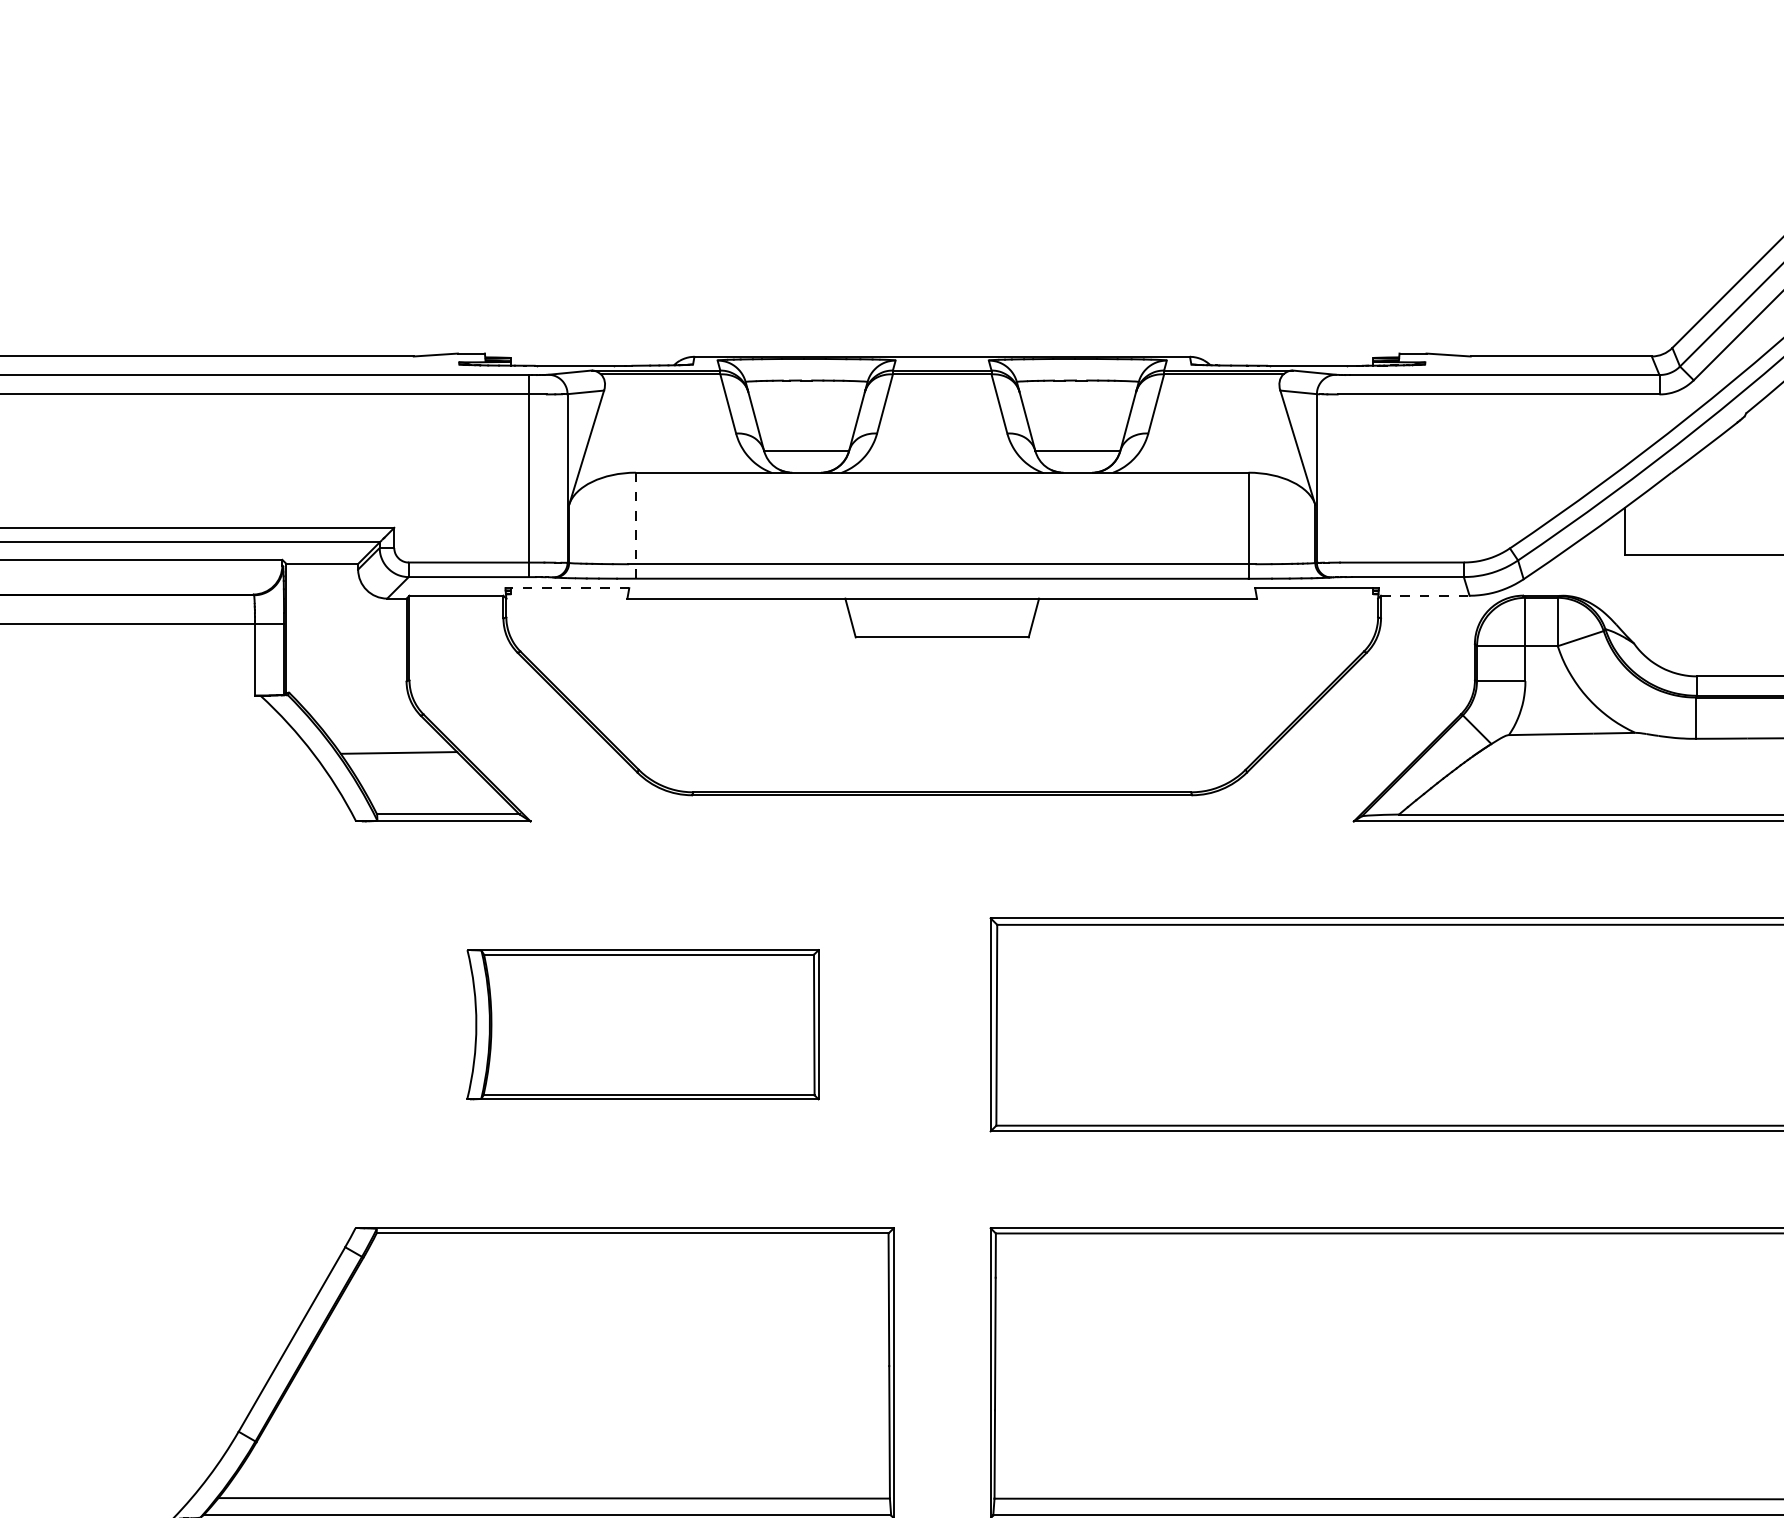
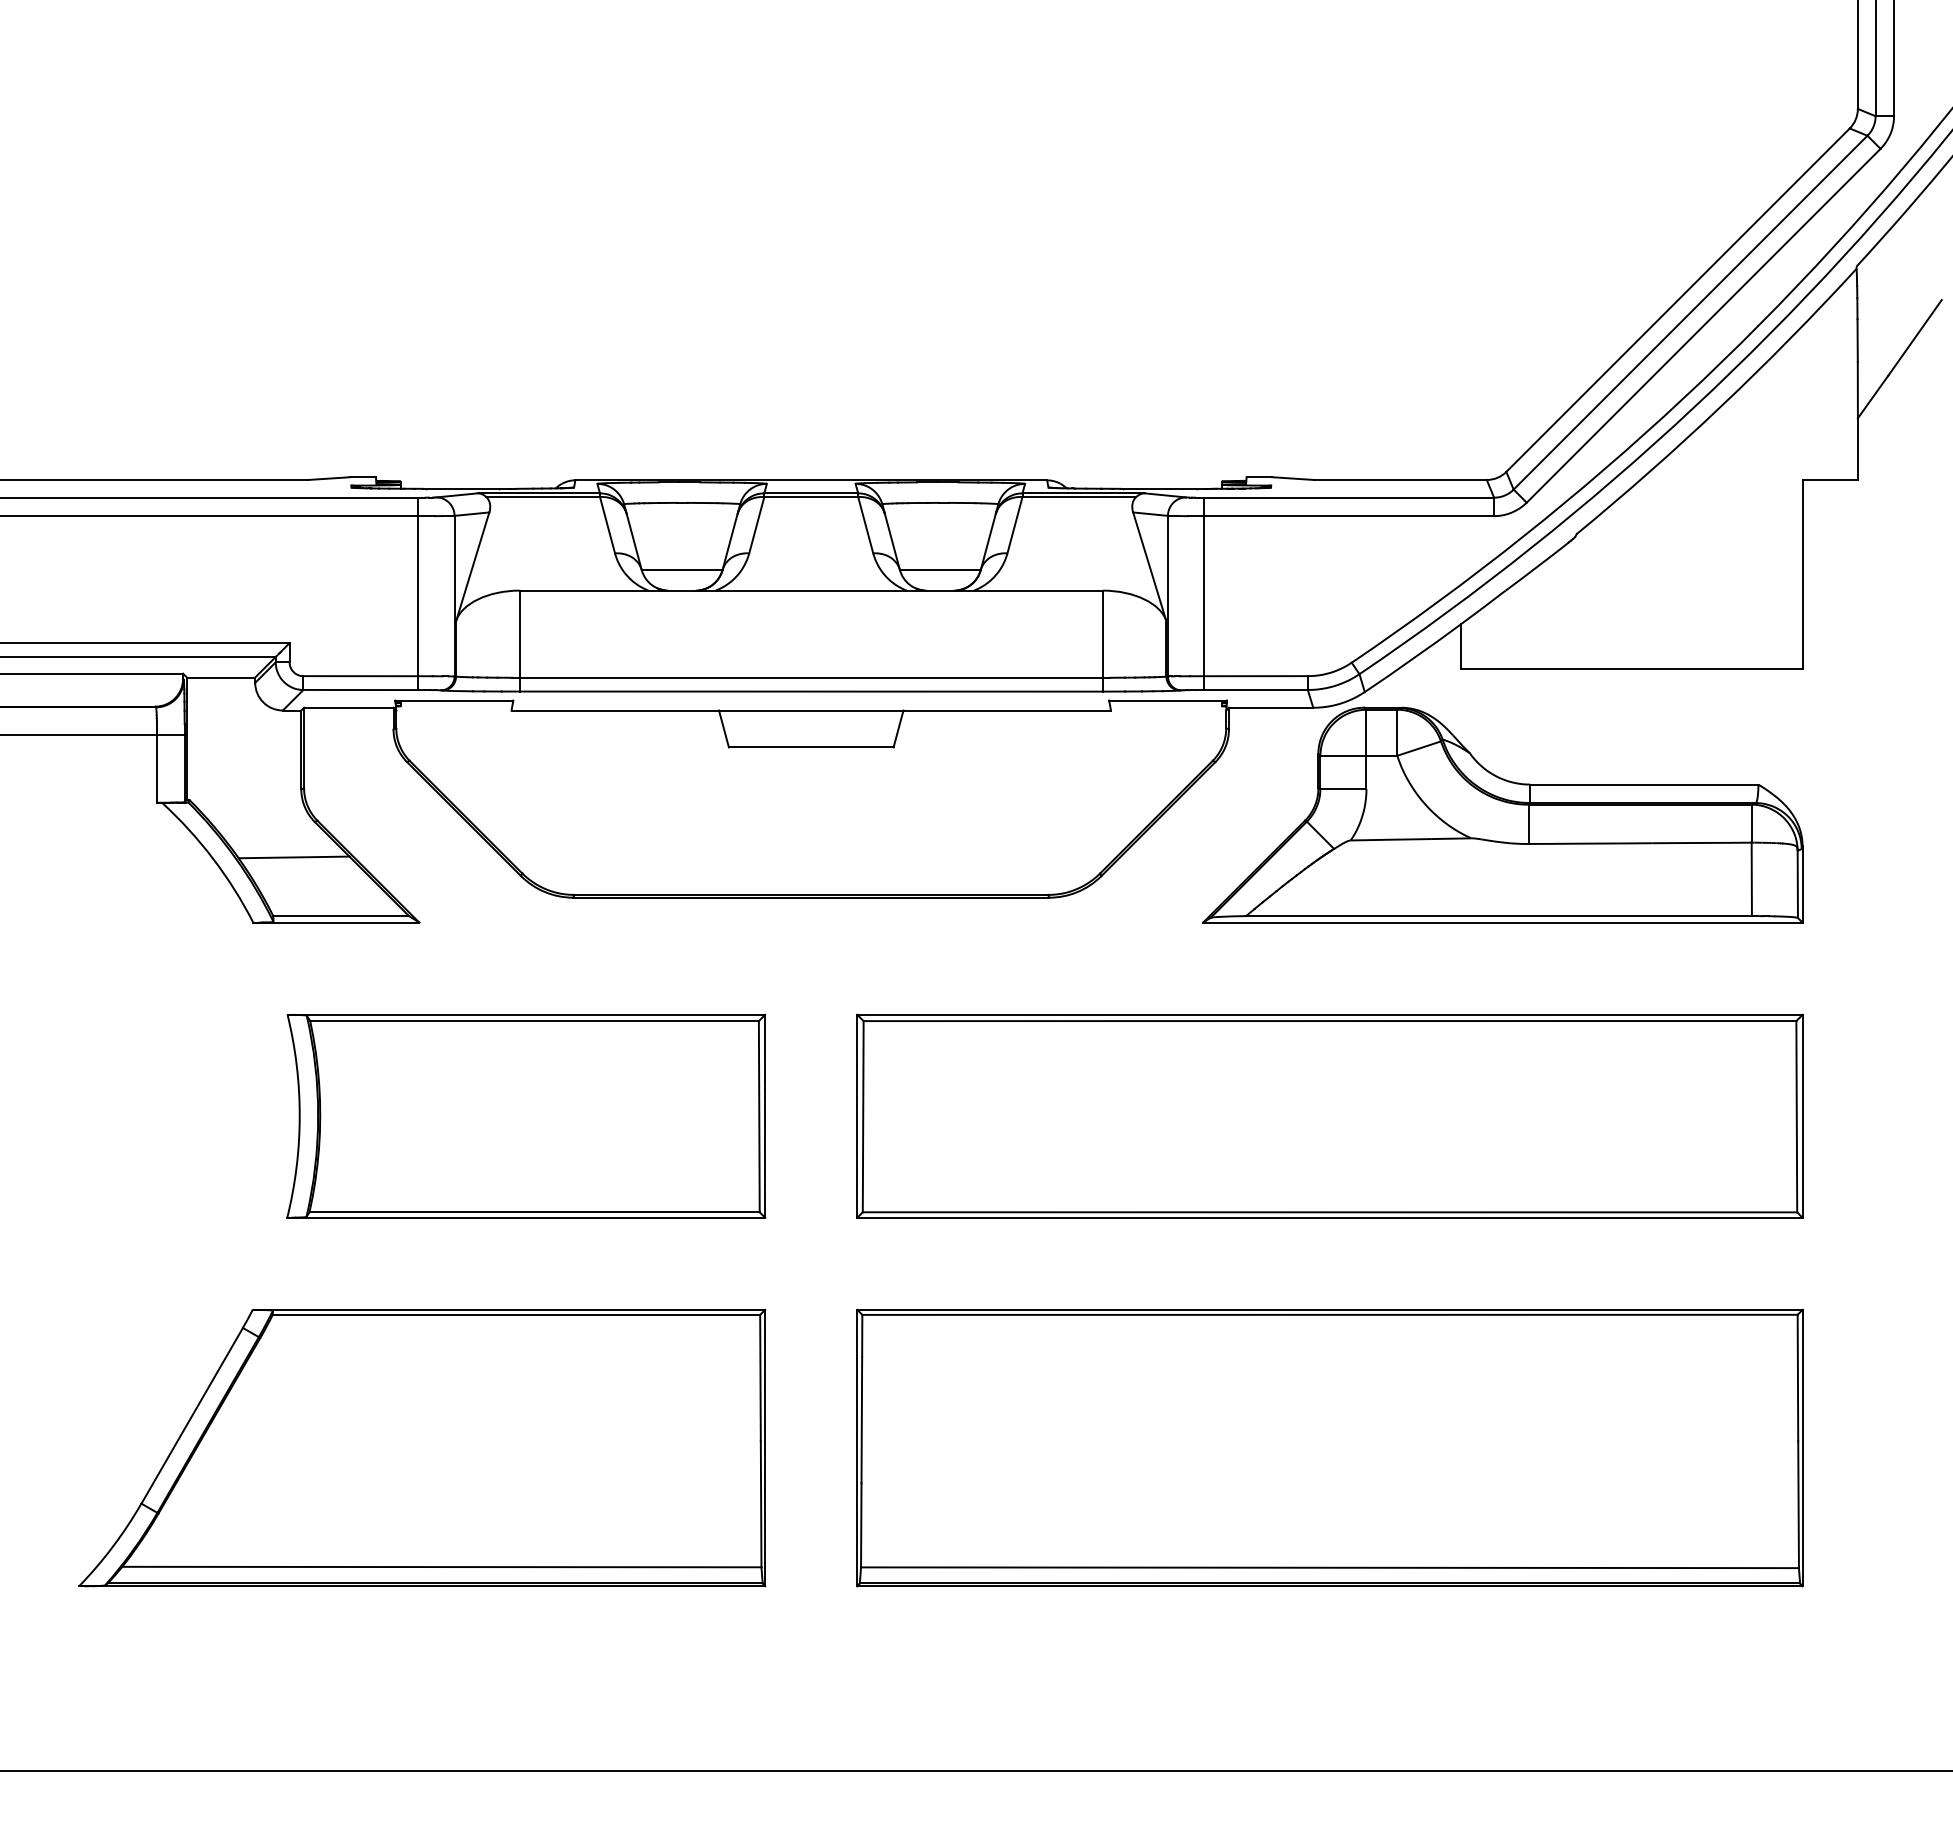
line: (1355, 475) -> (1204, 593), added
line: (635, 525) -> (519, 640), dashed -> solid
line: (567, 588) -> (454, 700), dashed -> solid
line: (1425, 595) -> (1271, 707), dashed -> solid
part: (643, 1024) -> (526, 1115), size x1.43

